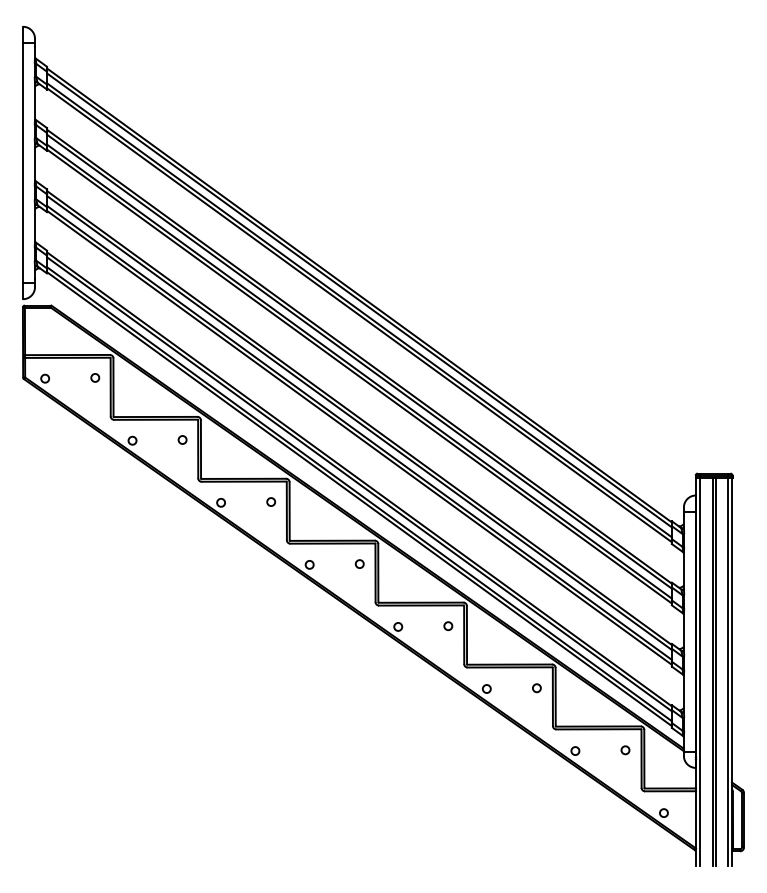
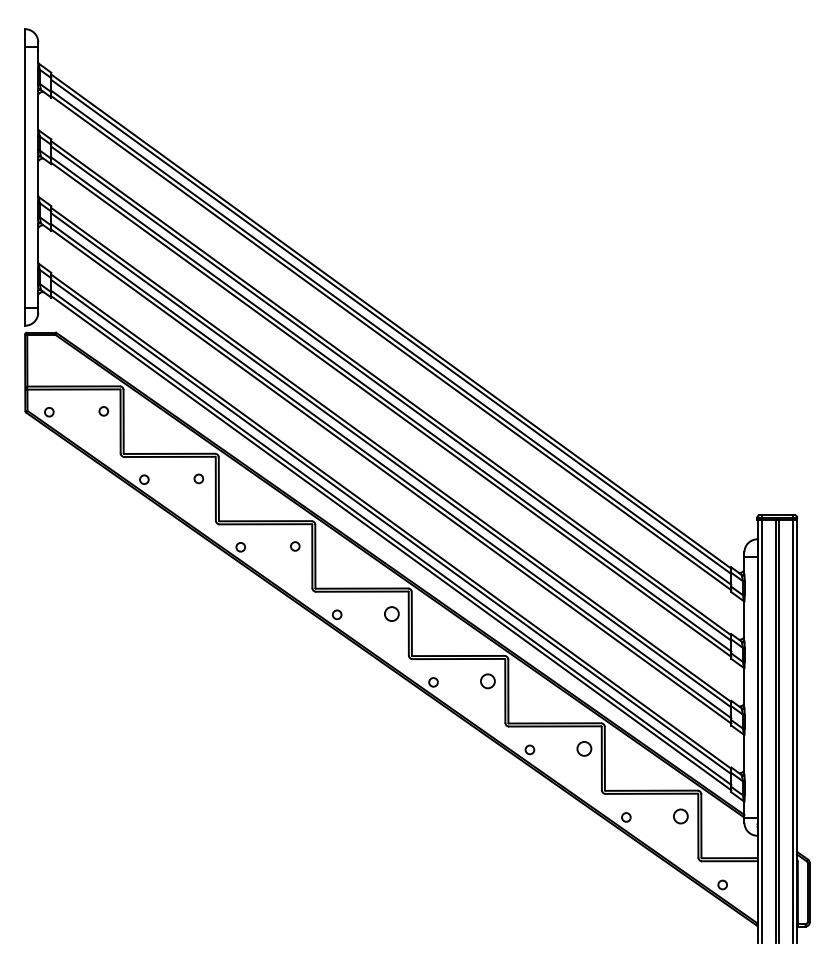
circle: (359, 563) -> (391, 613), size x1.6
circle: (448, 626) -> (488, 681), size x1.6
circle: (536, 688) -> (584, 749), size x1.6
circle: (625, 750) -> (680, 816), size x1.6

